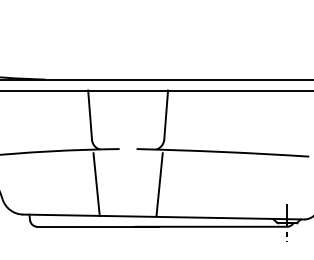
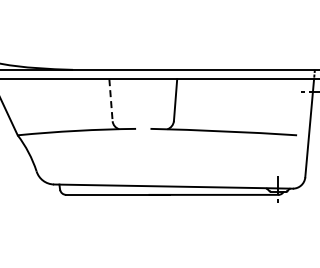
line: (90, 115) -> (111, 100), solid -> dashed
line: (96, 183) -> (116, 158), removed
line: (159, 183) -> (169, 158), removed

